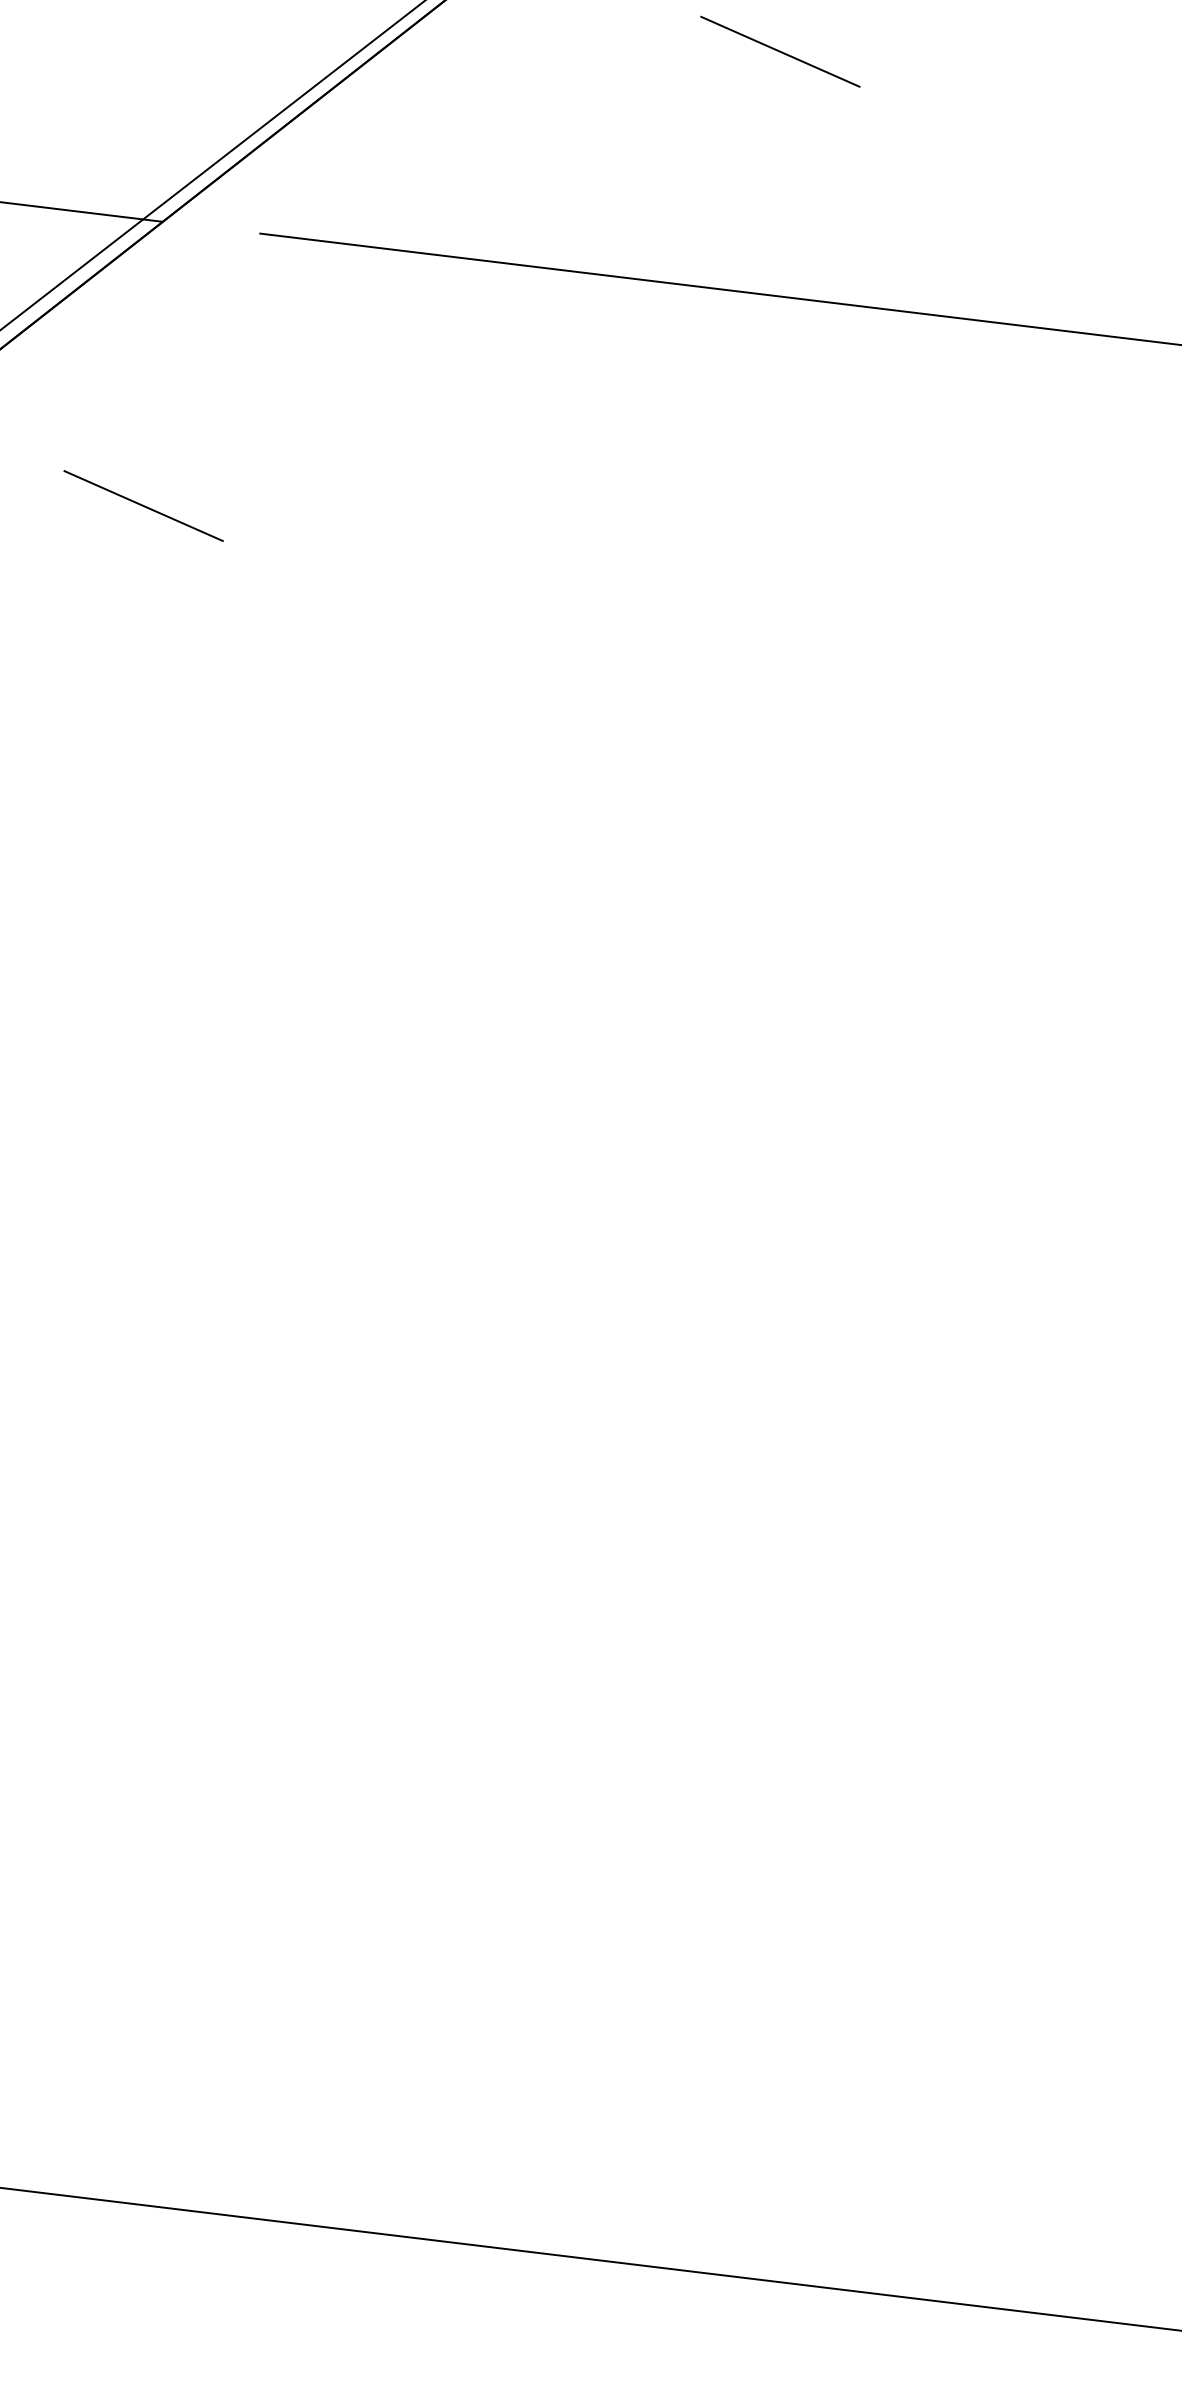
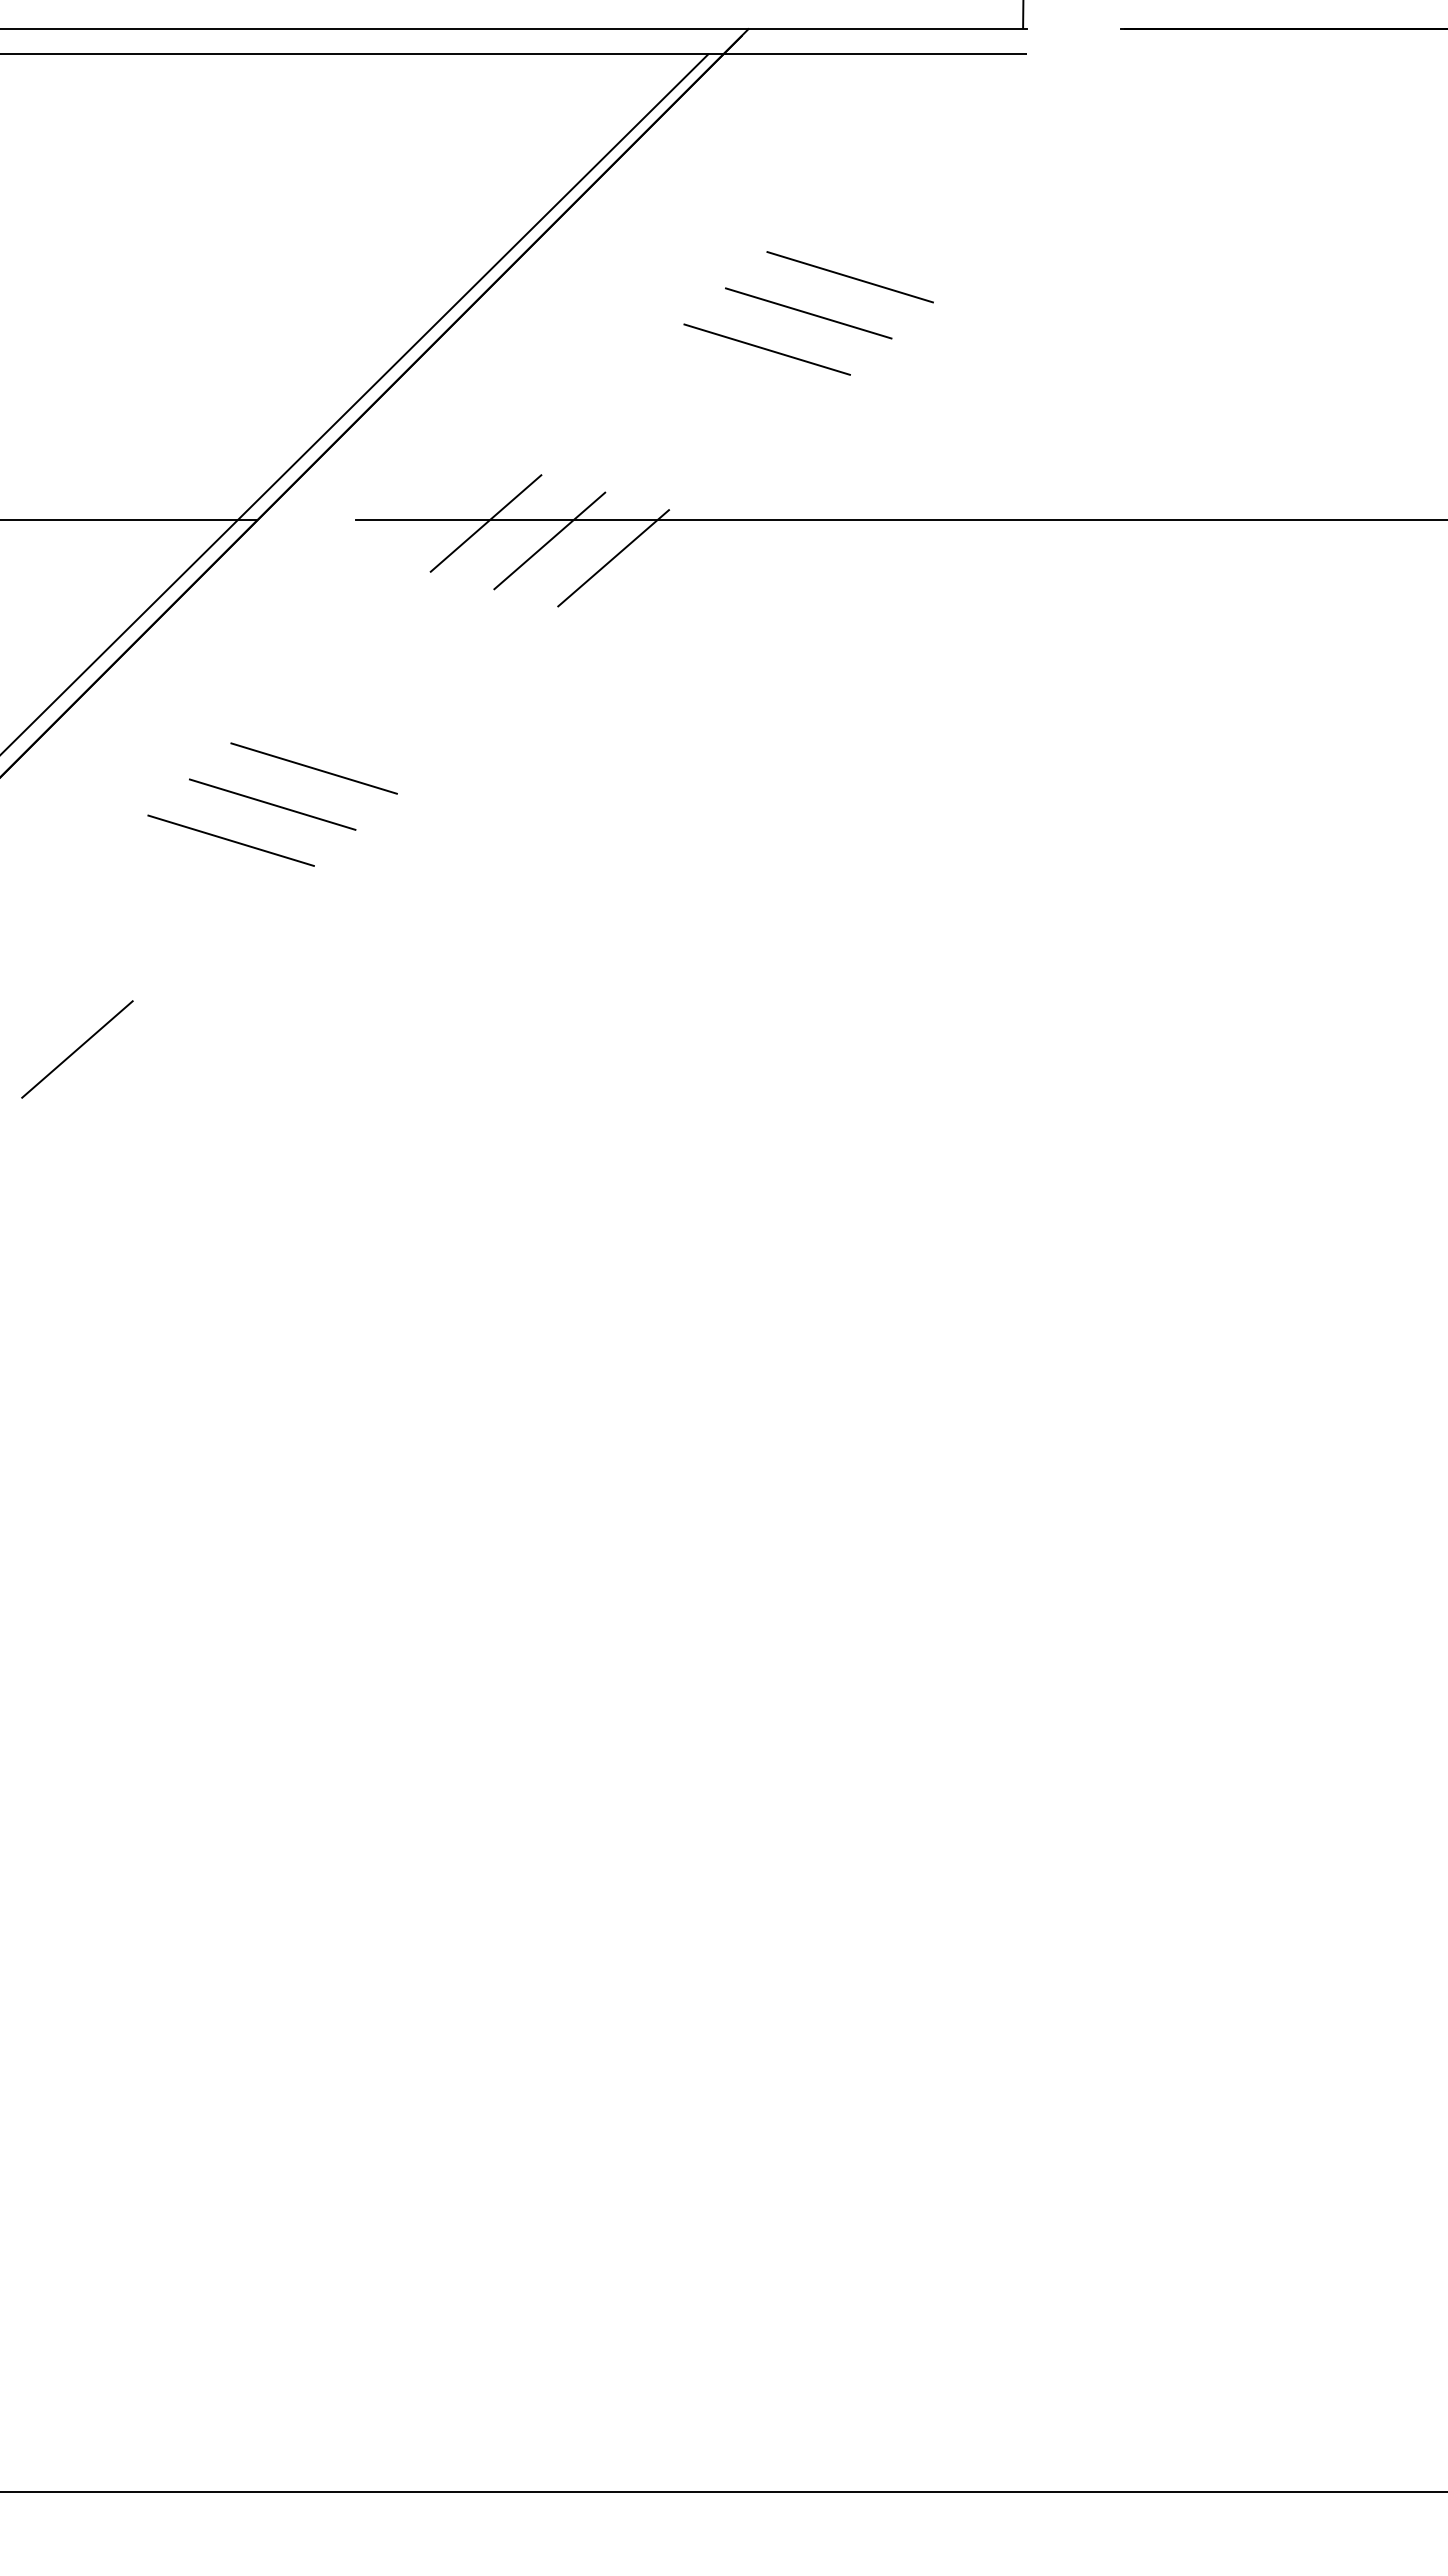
line: (734, 82) -> (808, 313), added
line: (688, 113) -> (766, 349), added
line: (388, 252) -> (485, 523), added
line: (450, 277) -> (549, 540), added
line: (511, 302) -> (613, 558), added
line: (188, 475) -> (313, 768), added
line: (97, 536) -> (230, 840), added

